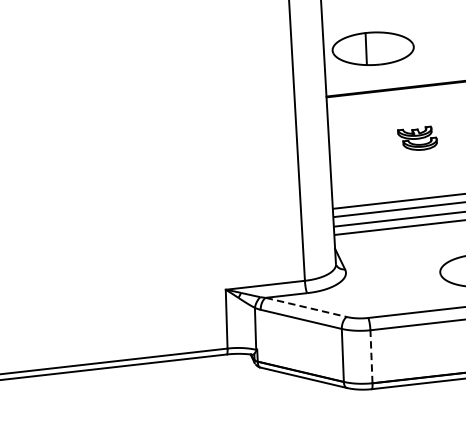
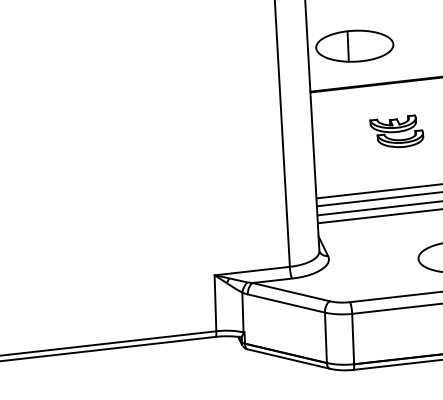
part: (417, 138) -> (396, 131), size x1.43
line: (306, 307) -> (291, 292), dashed -> solid
line: (371, 356) -> (353, 338), dashed -> solid

